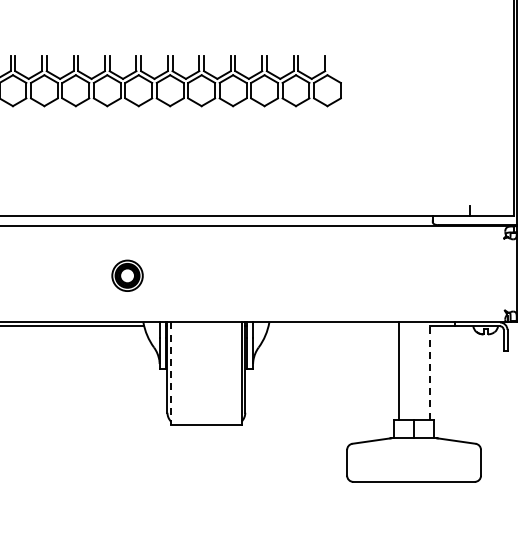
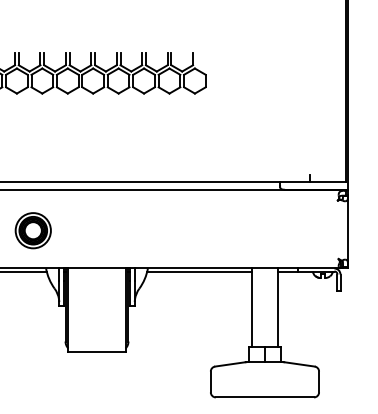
part: (127, 275) -> (33, 230), size x1.43
line: (333, 326) -> (199, 271), added
line: (429, 371) -> (277, 308), dashed -> solid
line: (171, 374) -> (68, 310), dashed -> solid

